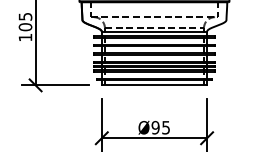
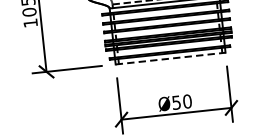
line: (154, 85) -> (170, 58), solid -> dashed
text: (160, 127) -> (181, 101), Ø95 -> Ø50

